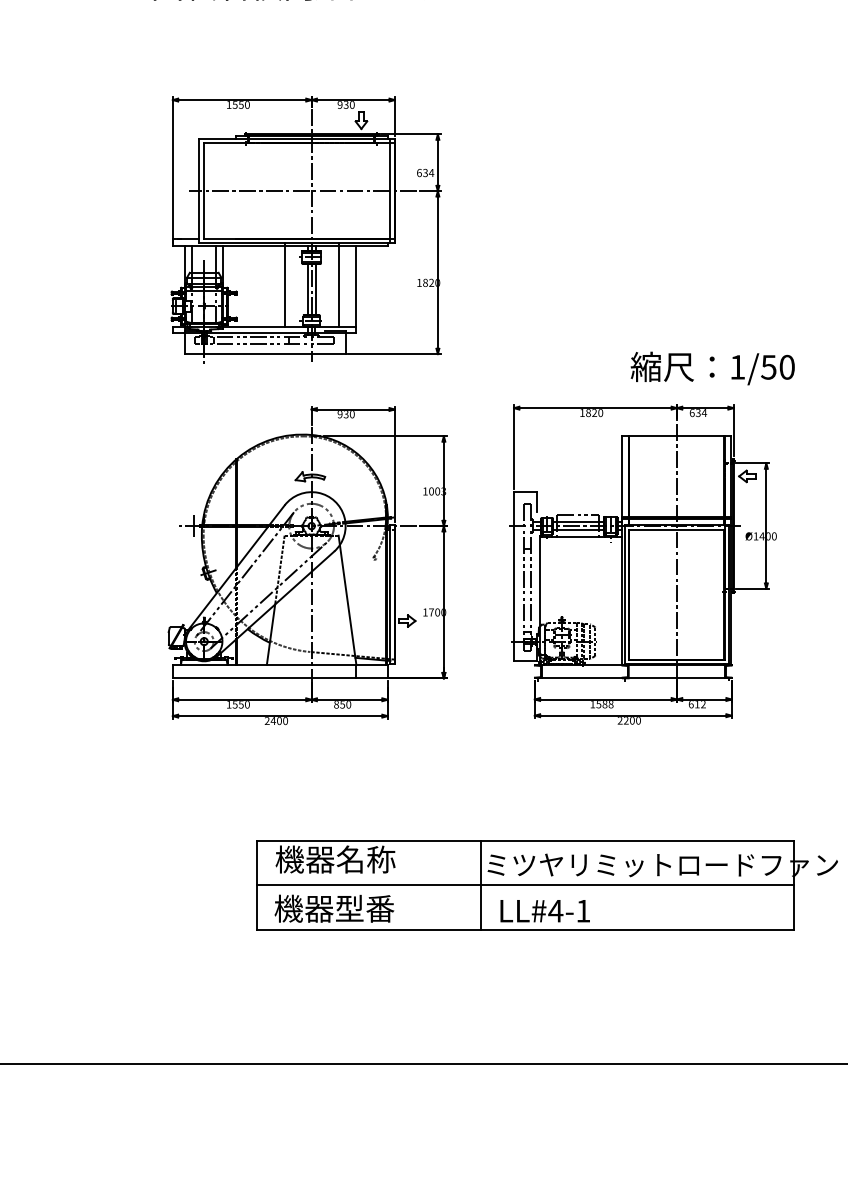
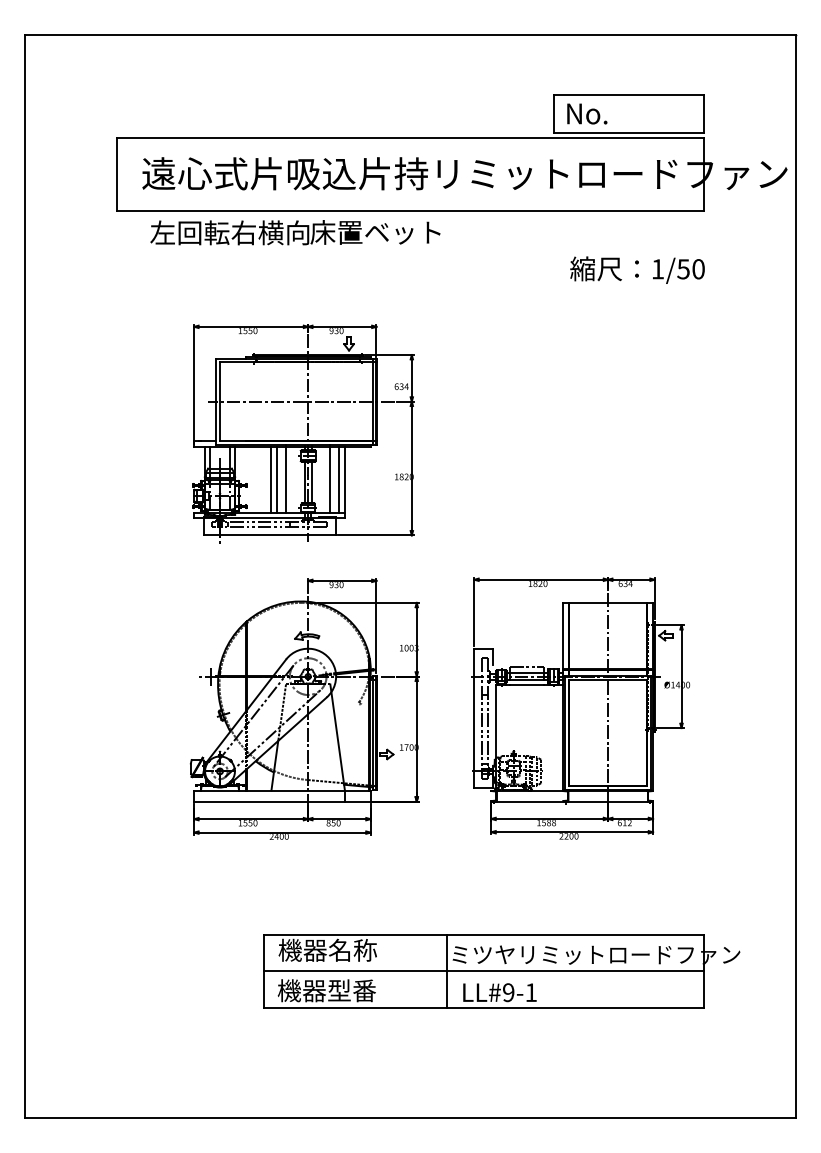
line: (266, 286) -> (271, 479), added
line: (273, 286) -> (276, 479), added
line: (349, 286) -> (339, 479), added
text: (712, 367) -> (637, 269), moved
text: (555, 910) -> (508, 992), LL#4-1 -> LL#9-1

